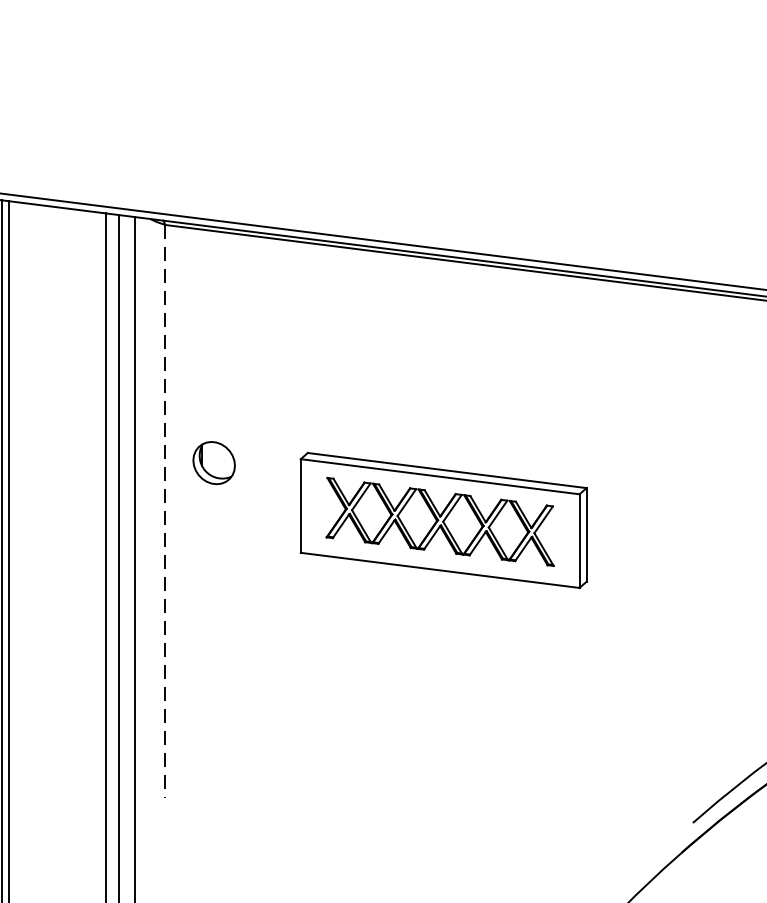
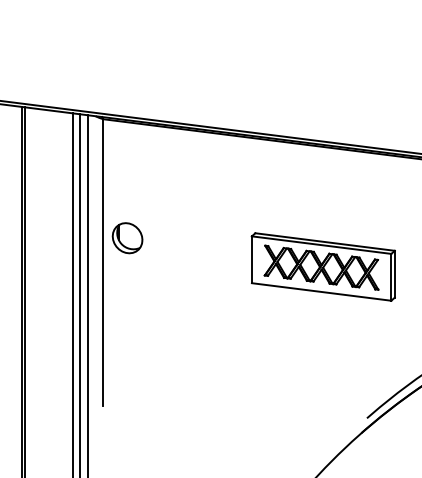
part: (214, 463) -> (127, 238), size x1.43
line: (166, 511) -> (103, 262), dashed -> solid
part: (441, 519) -> (322, 266), moved

